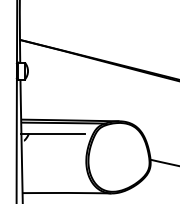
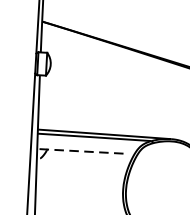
line: (53, 133) -> (80, 150), solid -> dashed

